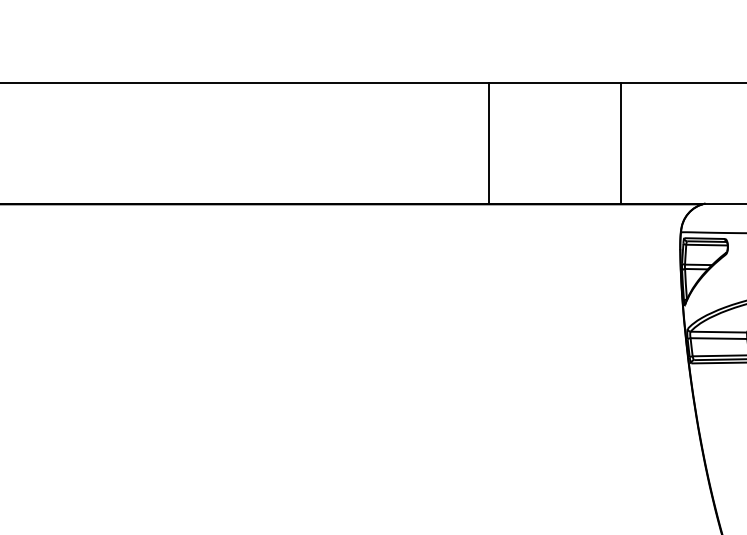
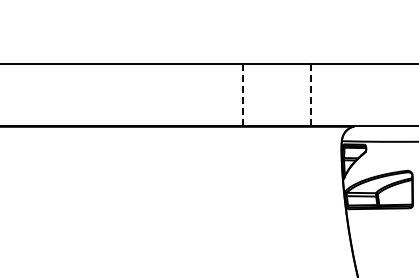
line: (489, 141) -> (242, 94), solid -> dashed
line: (620, 141) -> (310, 94), solid -> dashed

